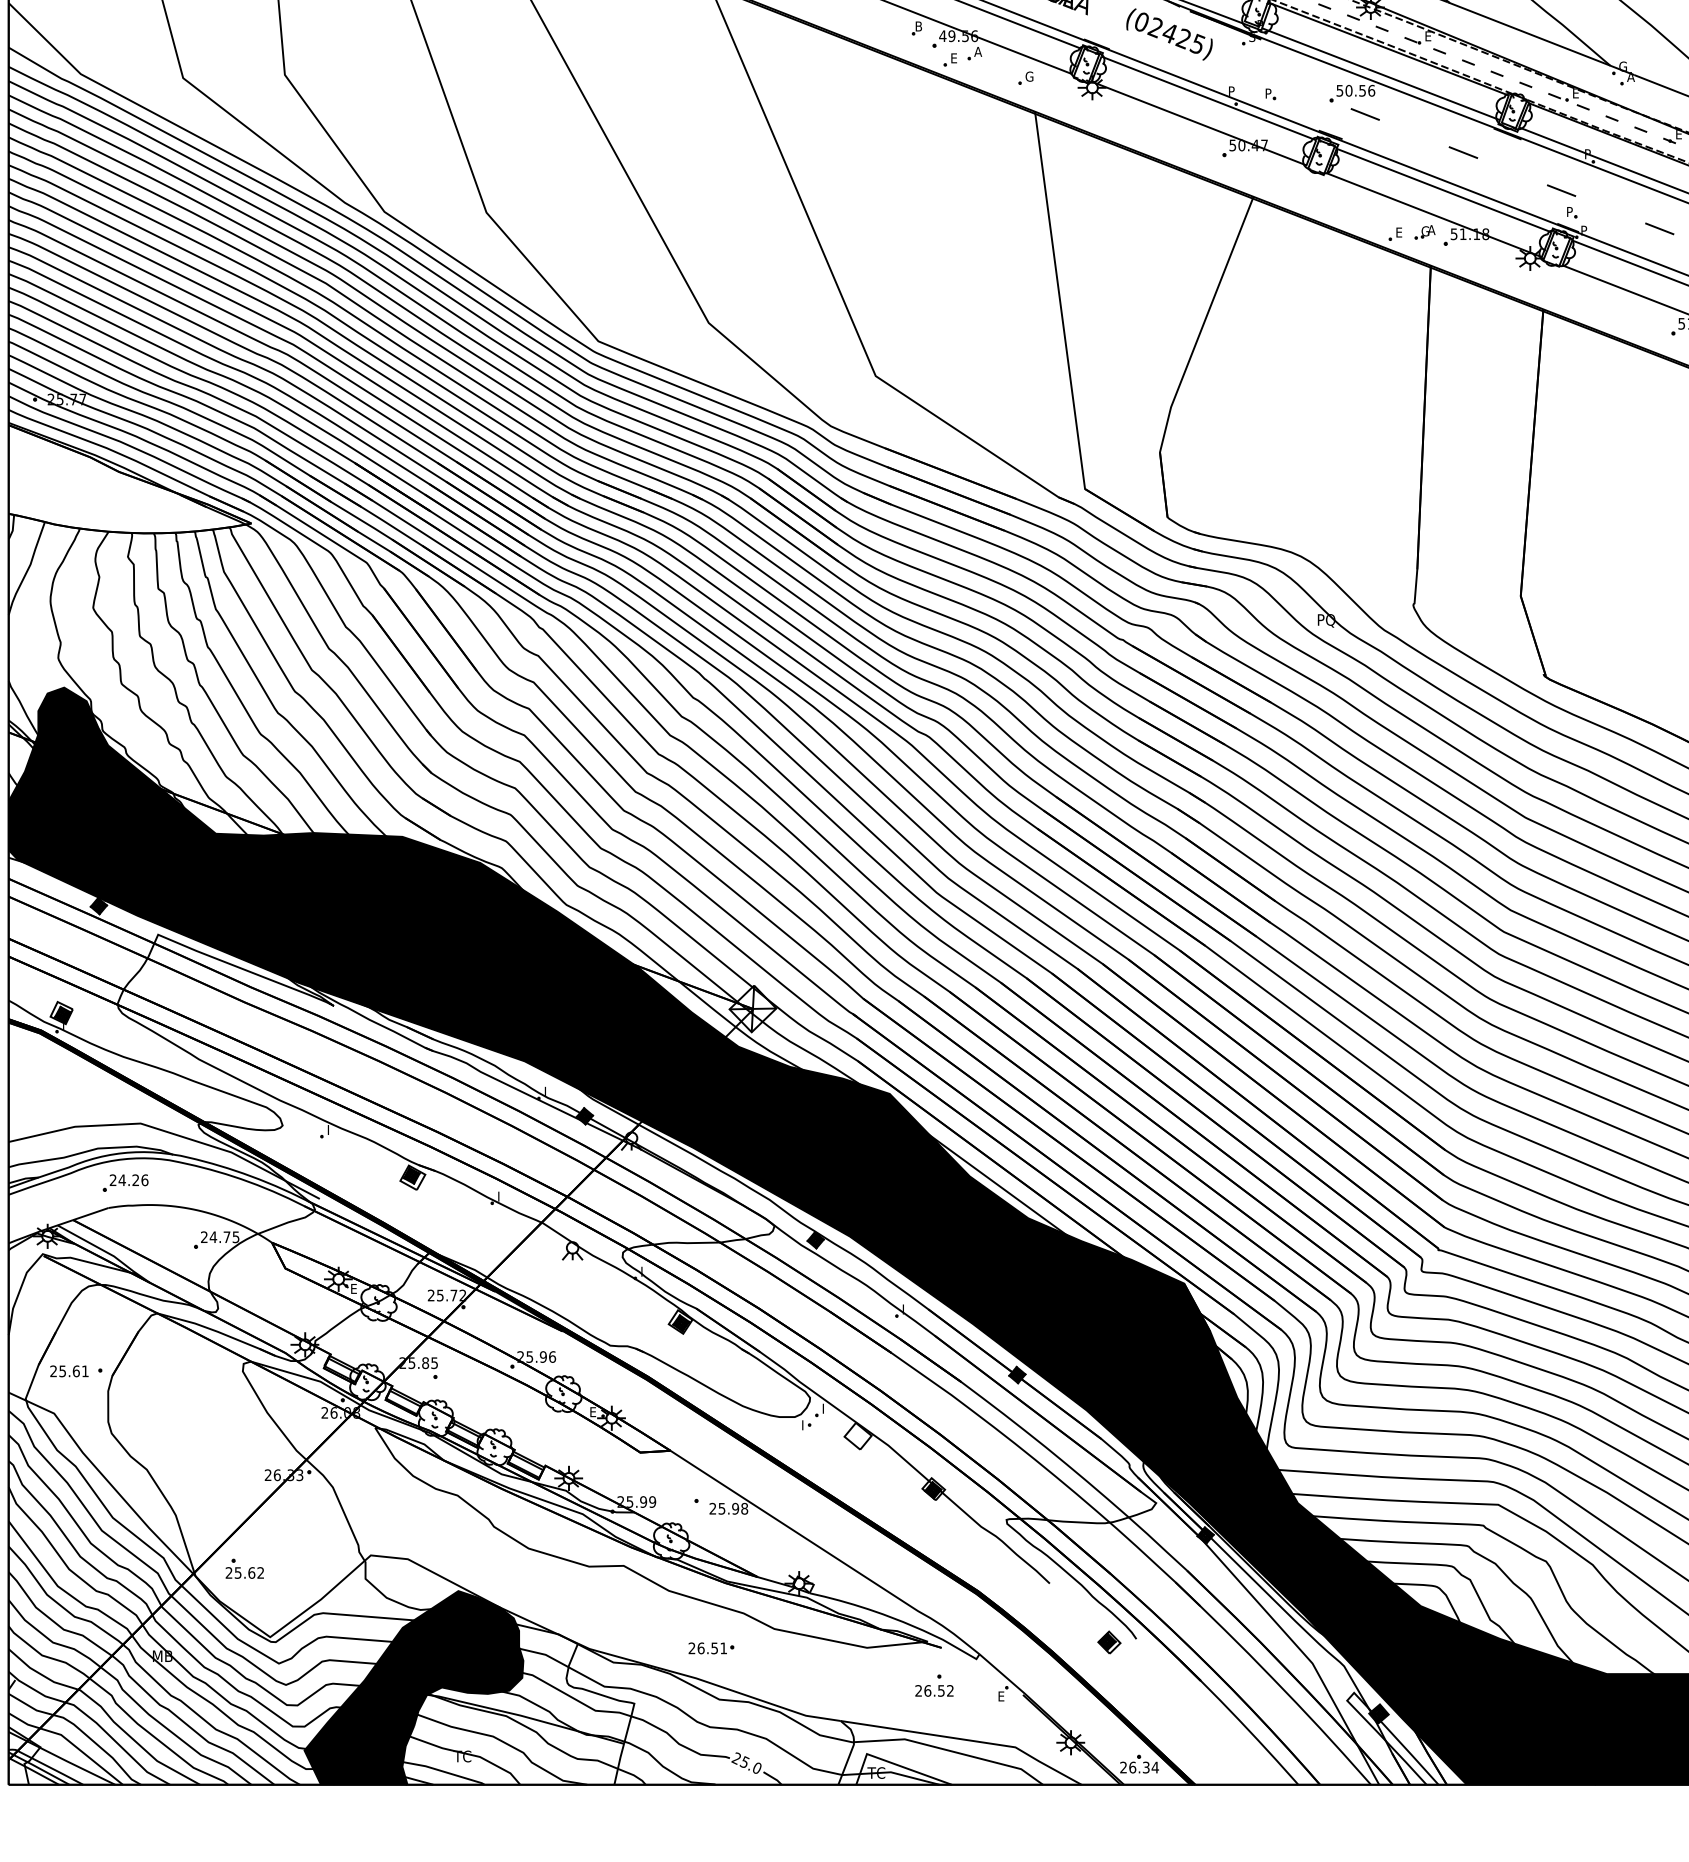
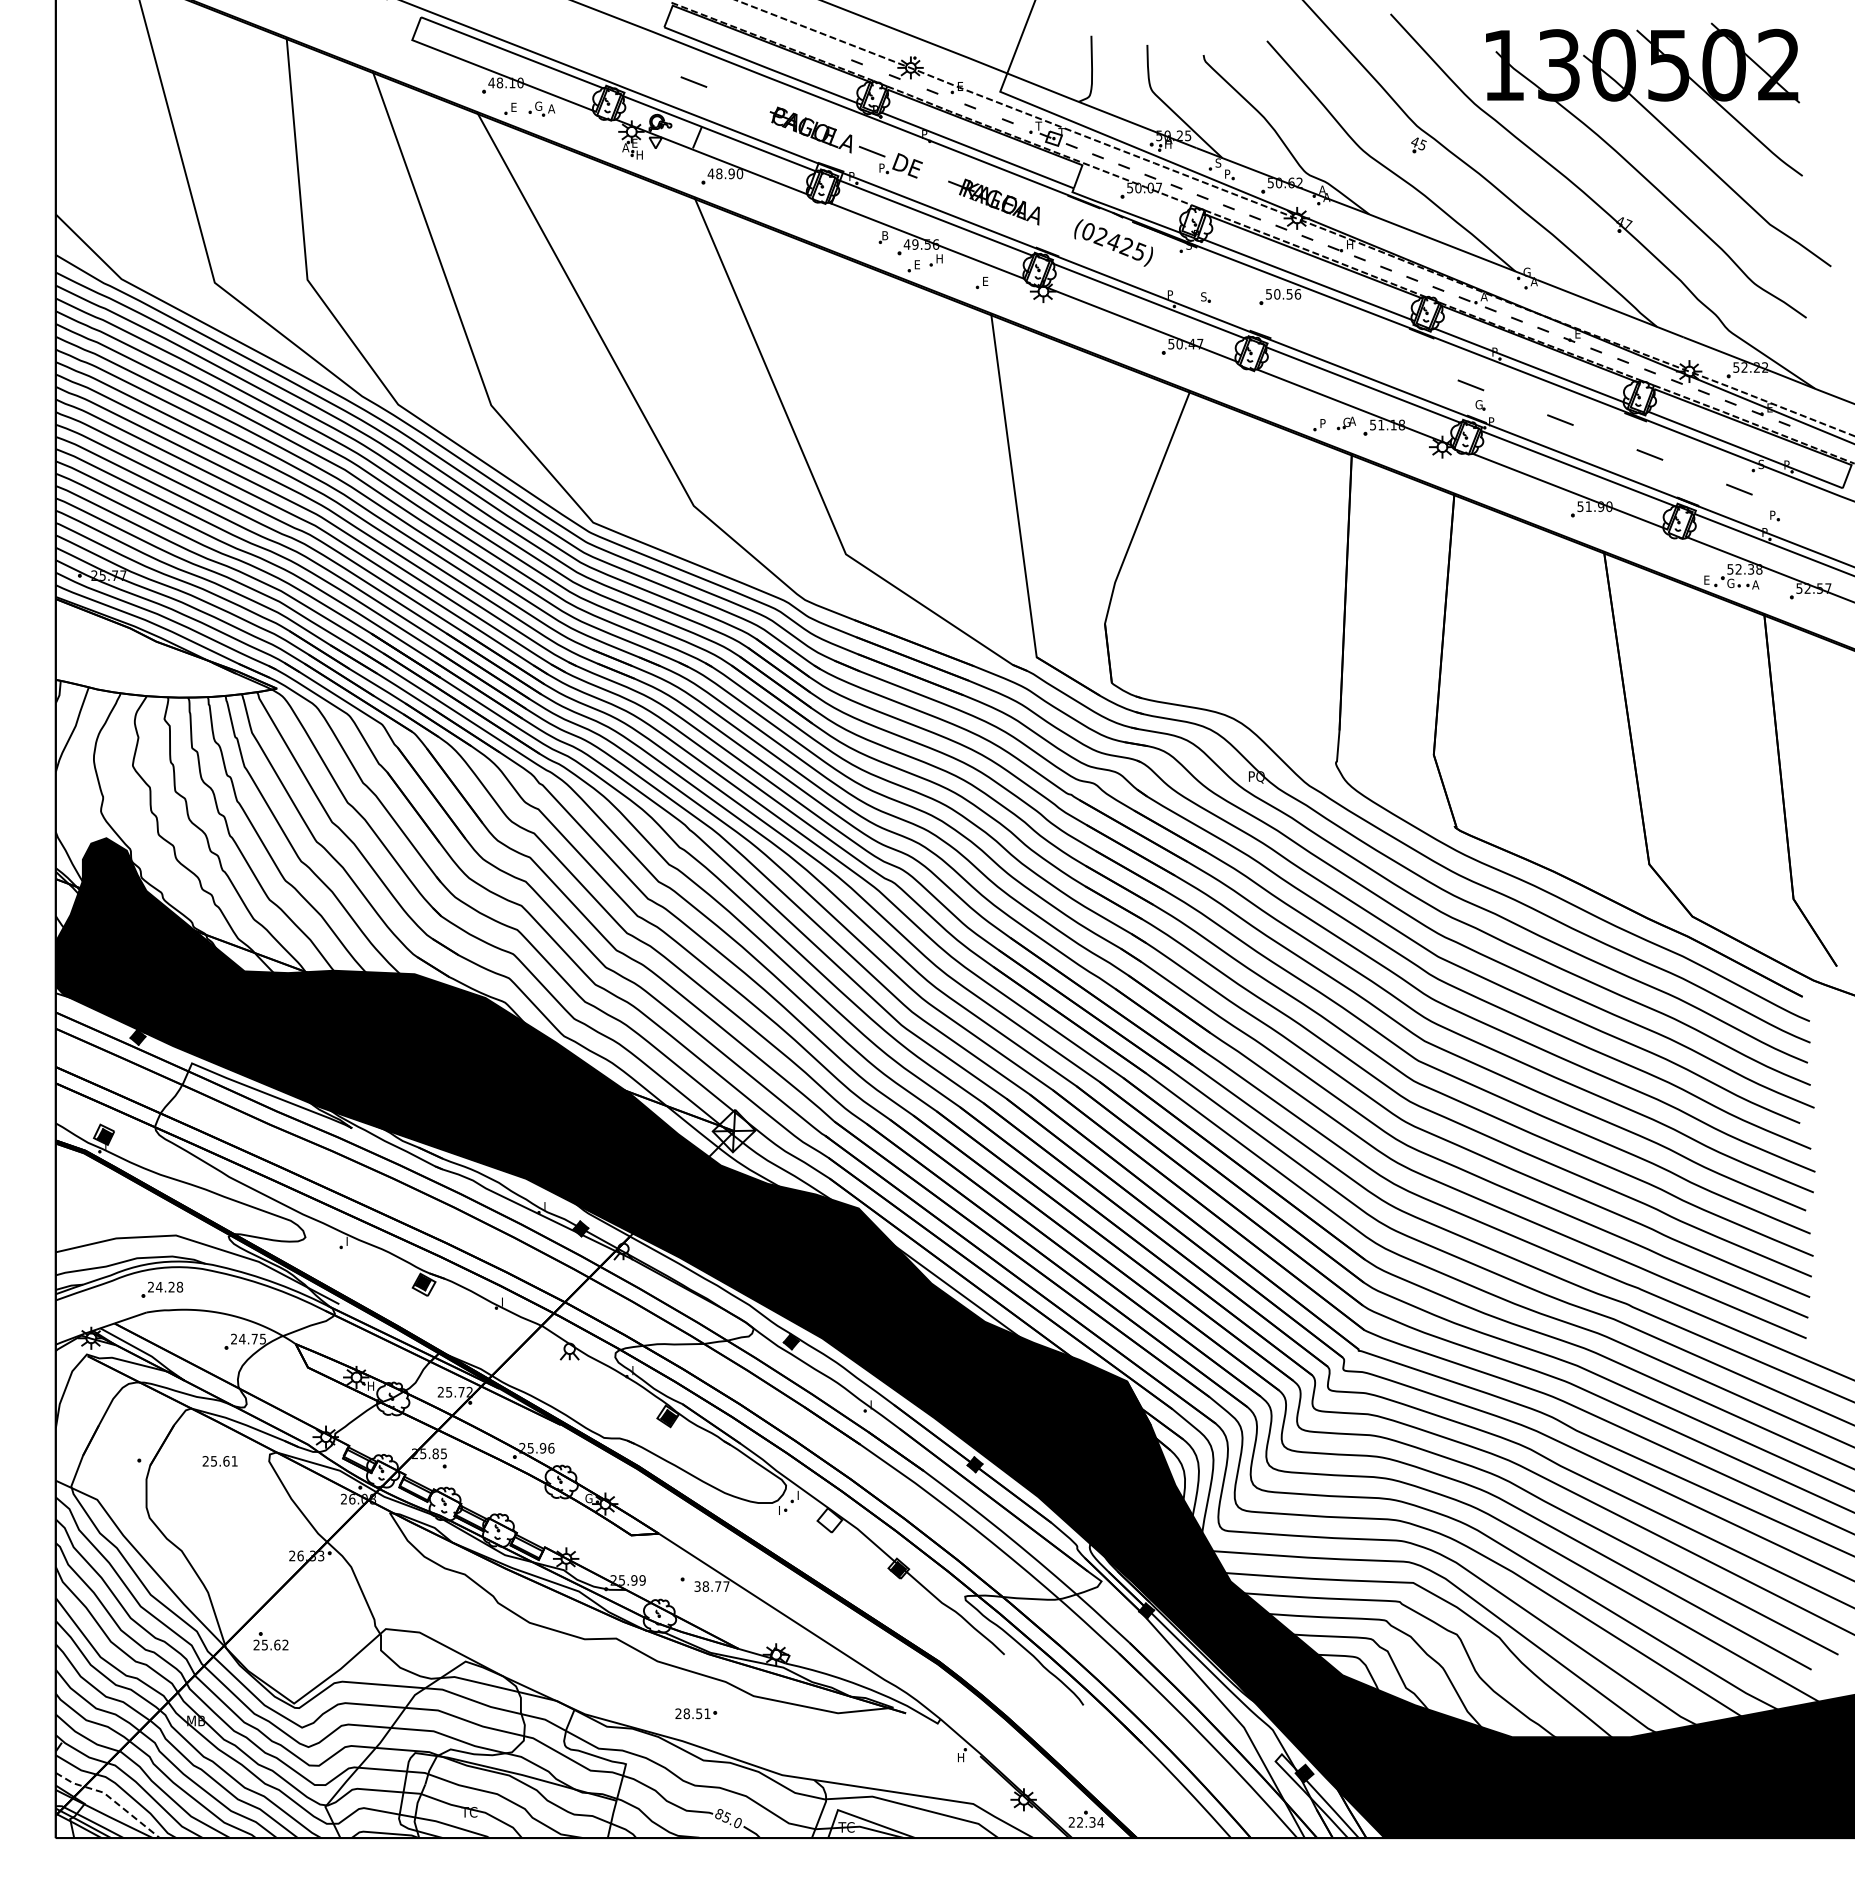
text: (1429, 36) -> (1350, 244), E -> H
text: (977, 51) -> (938, 258), A -> H
text: (1028, 76) -> (985, 281), G -> E
text: (1268, 93) -> (1203, 296), P -> S
text: (1575, 93) -> (1483, 296), E -> A
line: (1364, 114) -> (1291, 315), removed
line: (1463, 152) -> (1381, 350), removed
text: (1569, 211) -> (1478, 404), P -> G
text: (1399, 232) -> (1323, 423), E -> P
text: (144, 1179) -> (179, 1286), 24.26 -> 24.28
text: (355, 1288) -> (371, 1385), E -> H
text: (68, 1371) -> (219, 1461), moved
text: (593, 1412) -> (588, 1498), E -> G
text: (728, 1508) -> (711, 1586), 25.98 -> 38.77
part: (1108, 1642) -> (1058, 1708), removed
text: (700, 1648) -> (686, 1713), 26.51 -> 28.51
part: (934, 1685) -> (899, 1747), removed
fill: (413, 1687) -> (424, 1749), removed
text: (1002, 1696) -> (961, 1757), E -> H
line: (68, 1741) -> (110, 1798), solid -> dashed
text: (735, 1757) -> (718, 1813), 25.0 -> 85.0
text: (1133, 1767) -> (1080, 1822), 26.34 -> 22.34

